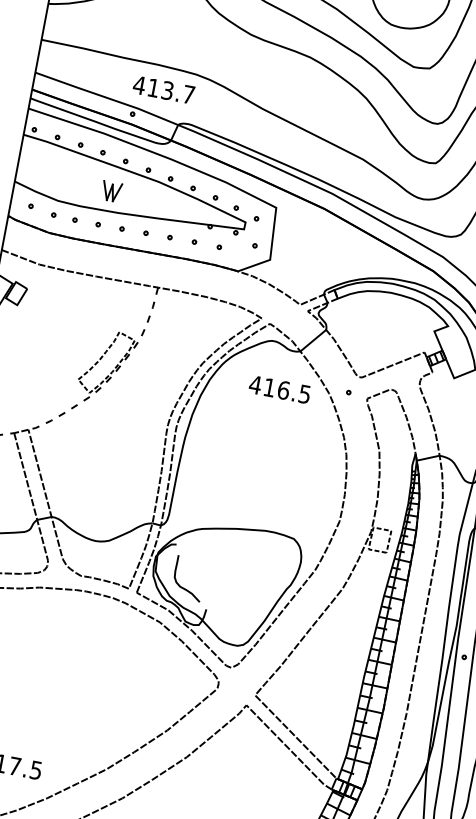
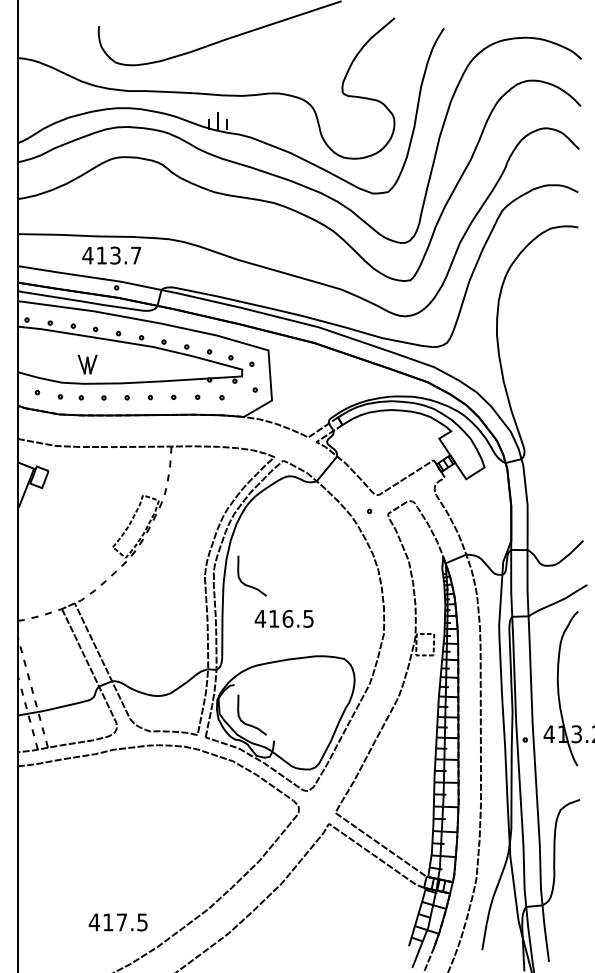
text: (163, 89) -> (111, 255), moved
part: (111, 191) -> (87, 364), moved
text: (279, 389) -> (283, 618), moved
curve: (209, 443) -> (247, 584), added

